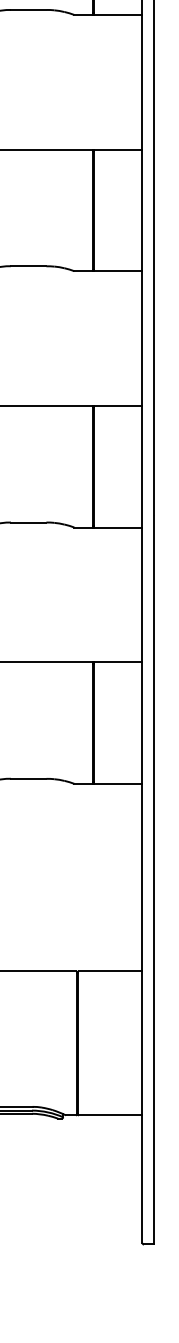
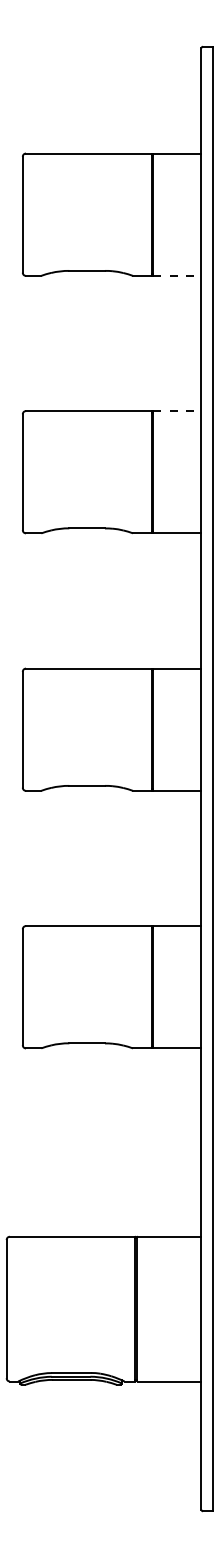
line: (118, 14) -> (177, 275), solid -> dashed
line: (118, 149) -> (177, 411), solid -> dashed

